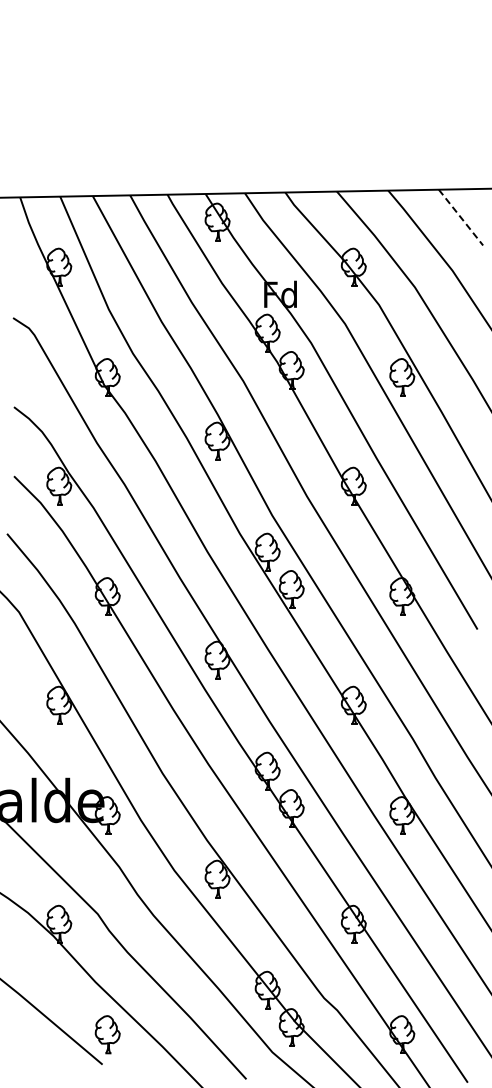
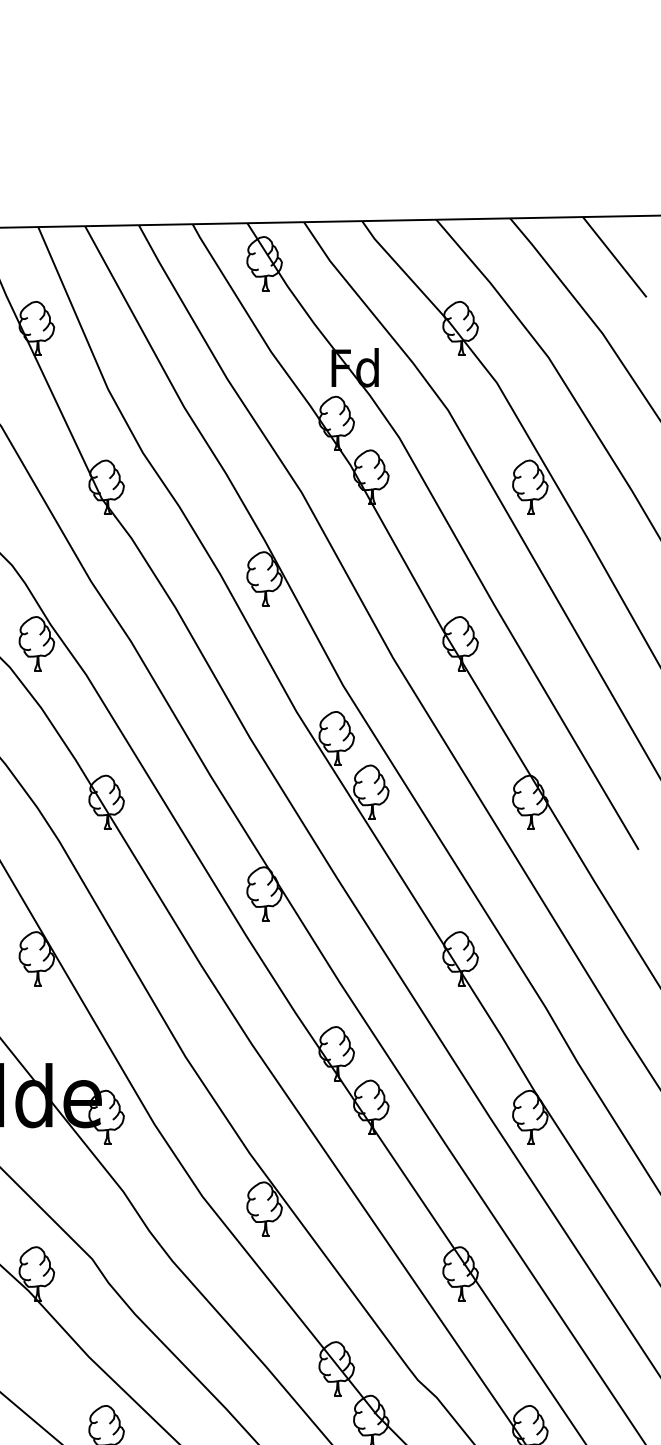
line: (460, 217) -> (614, 257), dashed -> solid

